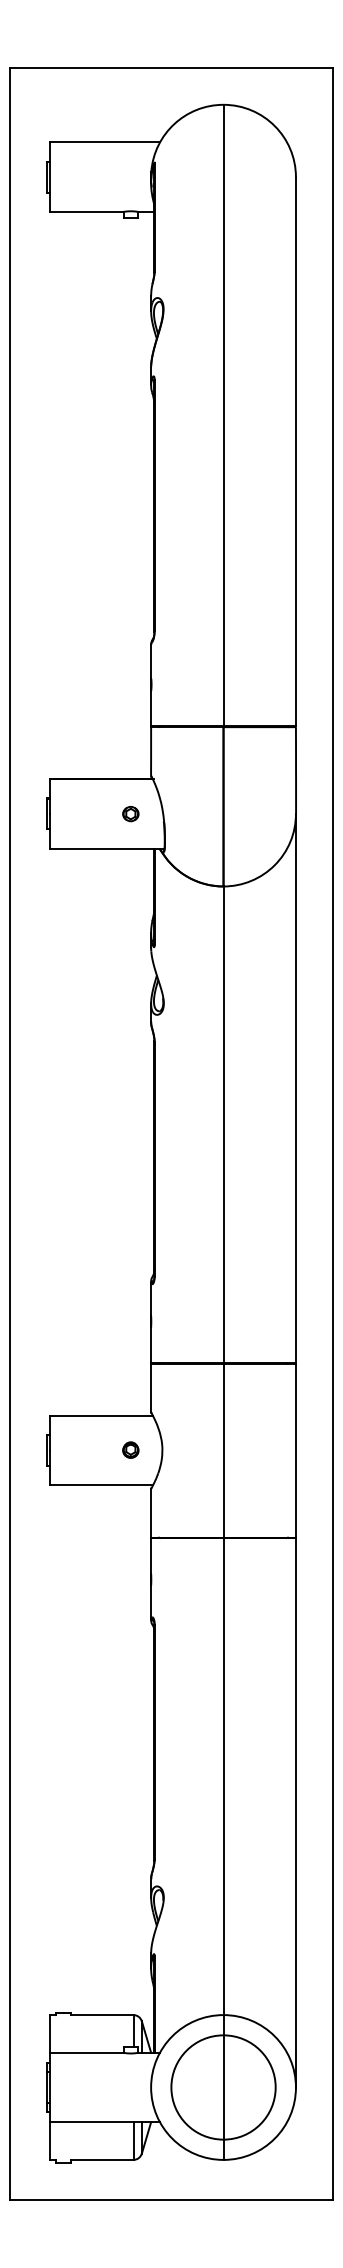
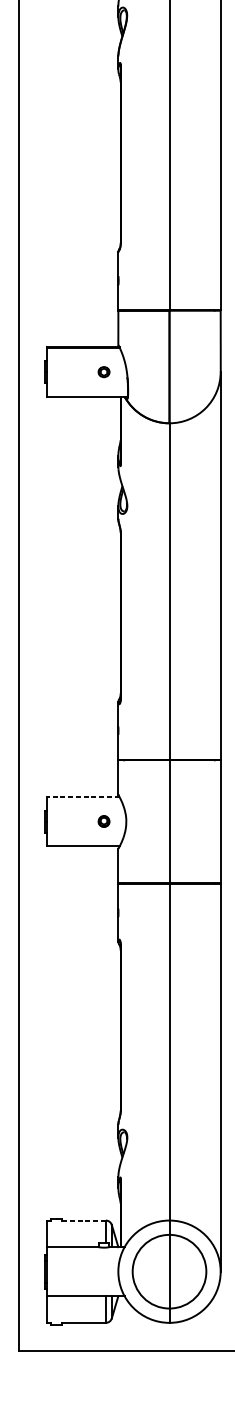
line: (101, 1415) -> (83, 797), solid -> dashed
line: (101, 2015) -> (83, 1220), solid -> dashed

